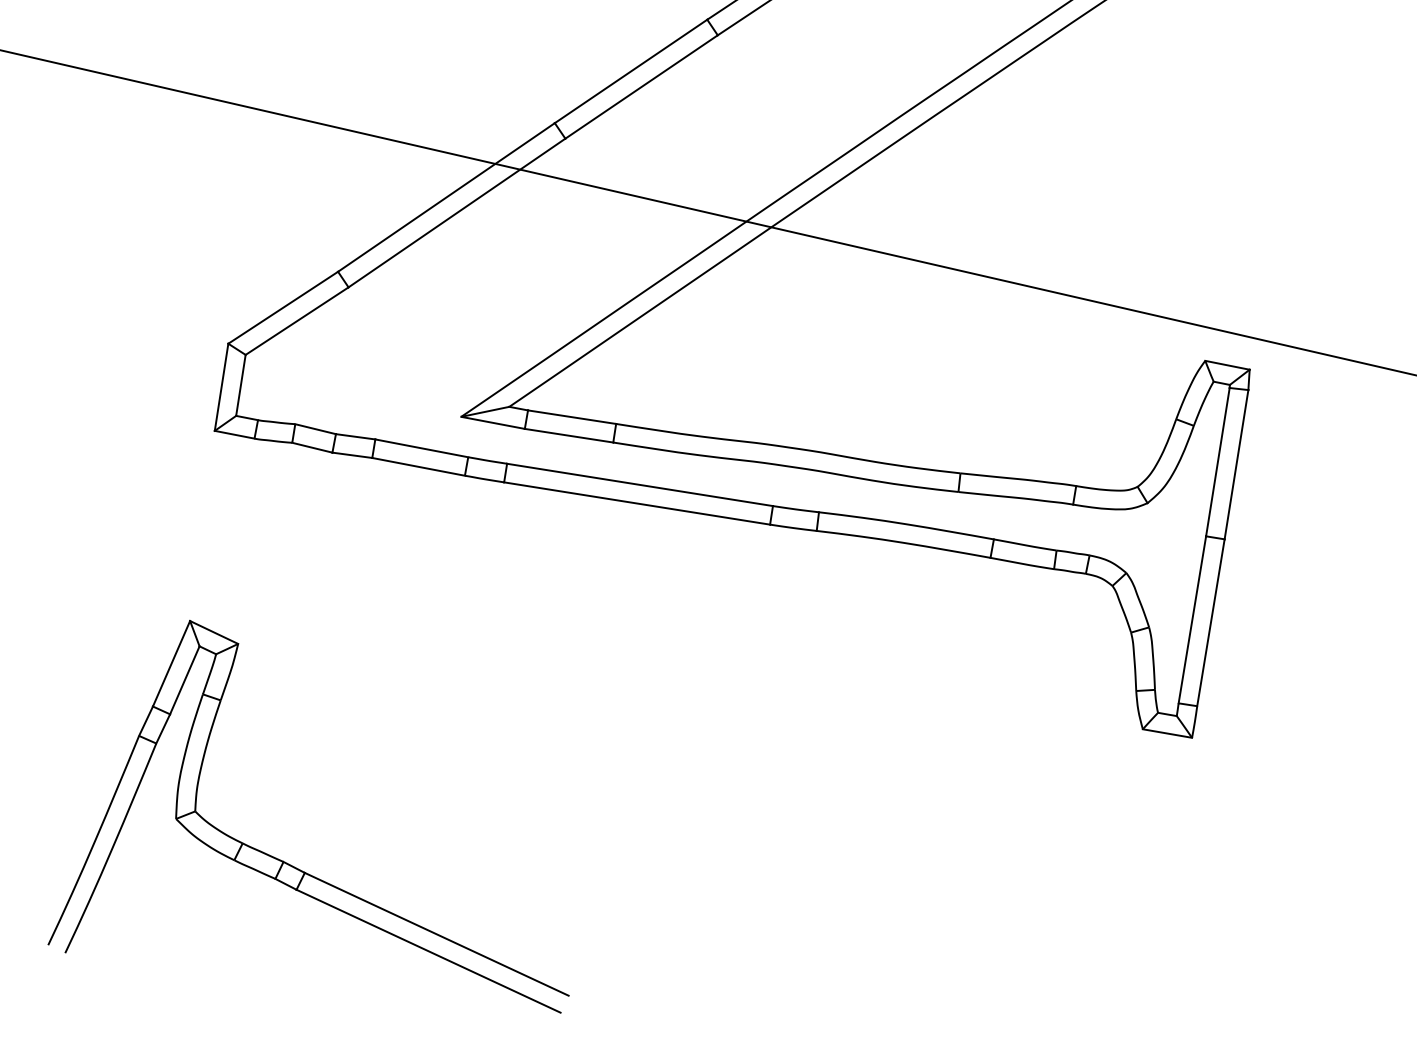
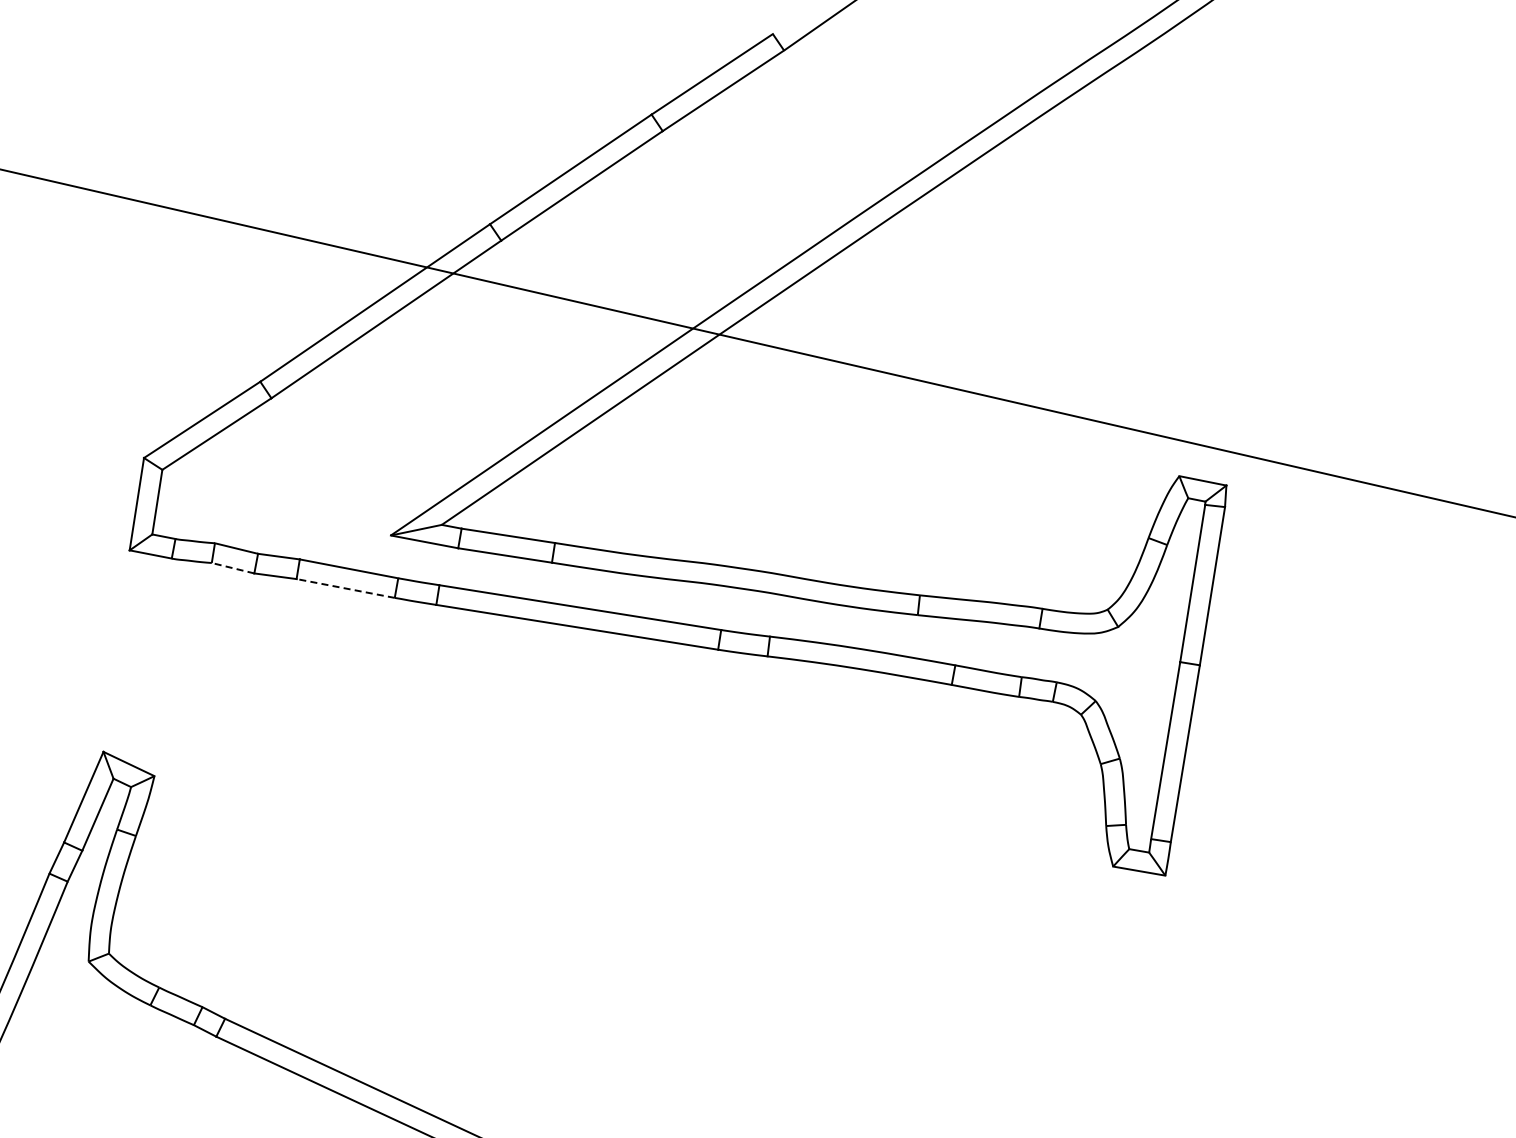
line: (312, 448) -> (233, 568), solid -> dashed
line: (418, 466) -> (345, 588), solid -> dashed

